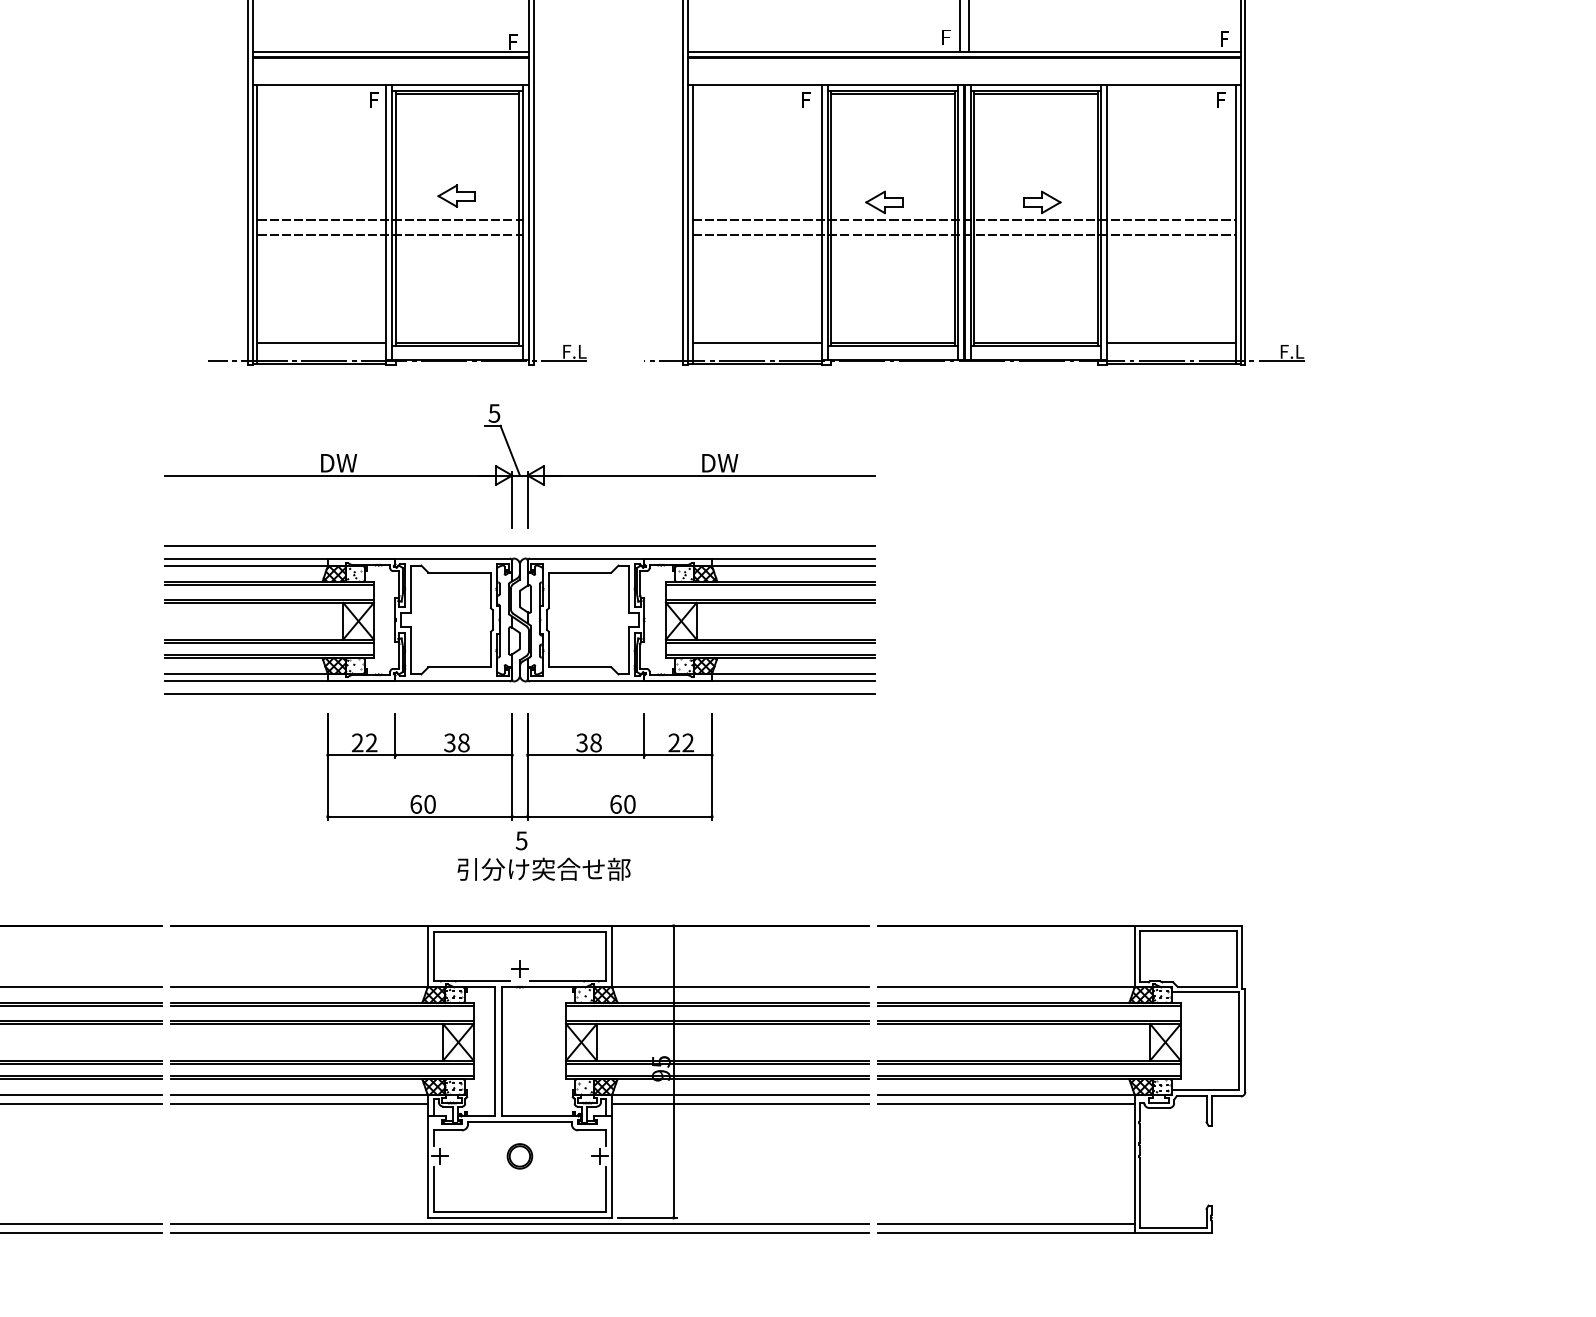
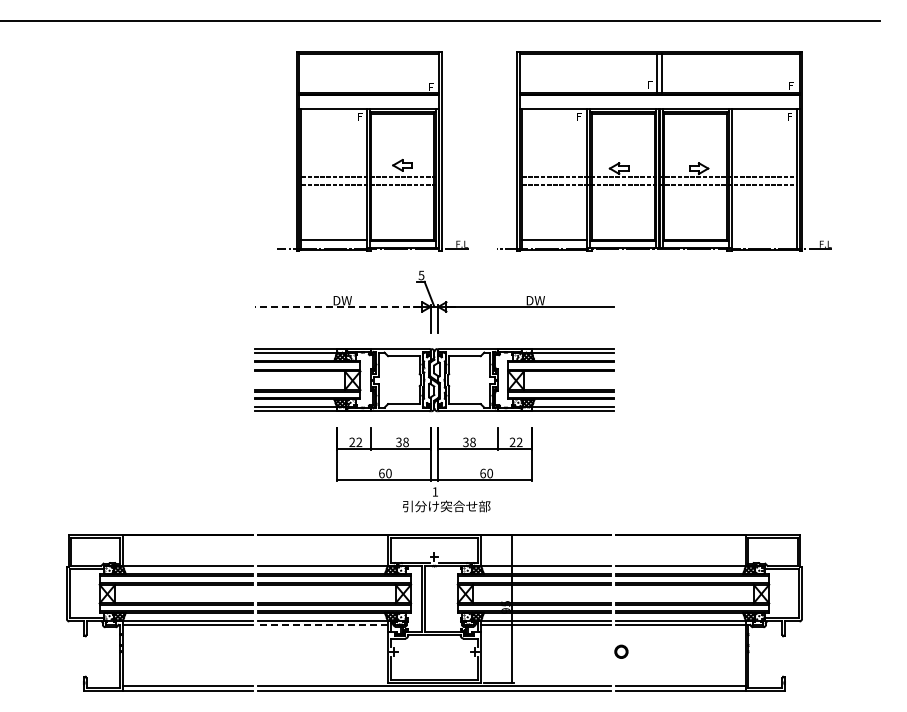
line: (1171, 342) -> (764, 239), removed
line: (328, 474) -> (337, 306), solid -> dashed
line: (520, 545) -> (434, 342), removed
line: (520, 693) -> (434, 417), removed
text: (522, 839) -> (435, 491), 5 -> 1
line: (298, 1104) -> (322, 625), solid -> dashed
circle: (520, 1155) -> (621, 651), moved

